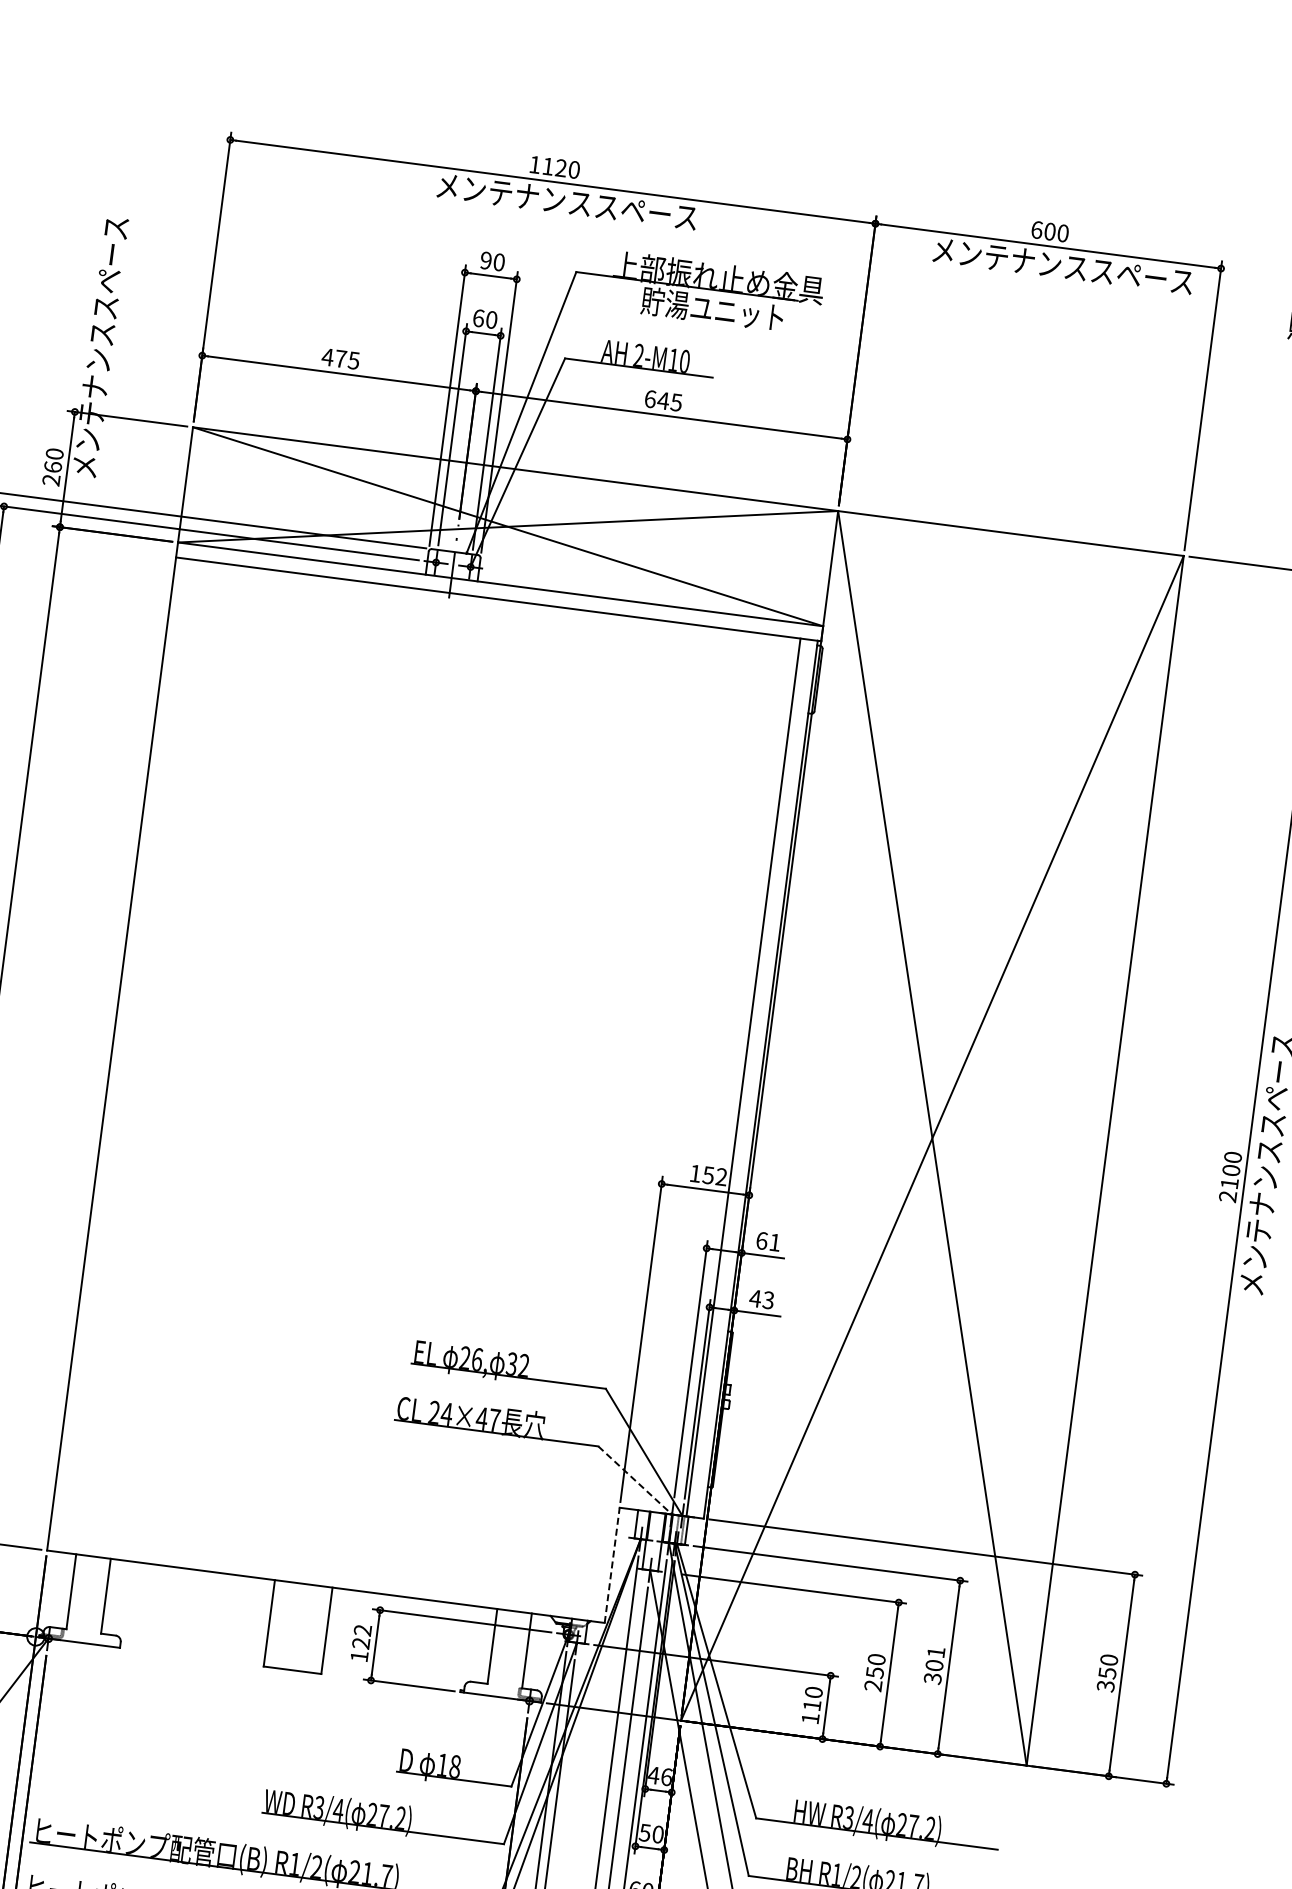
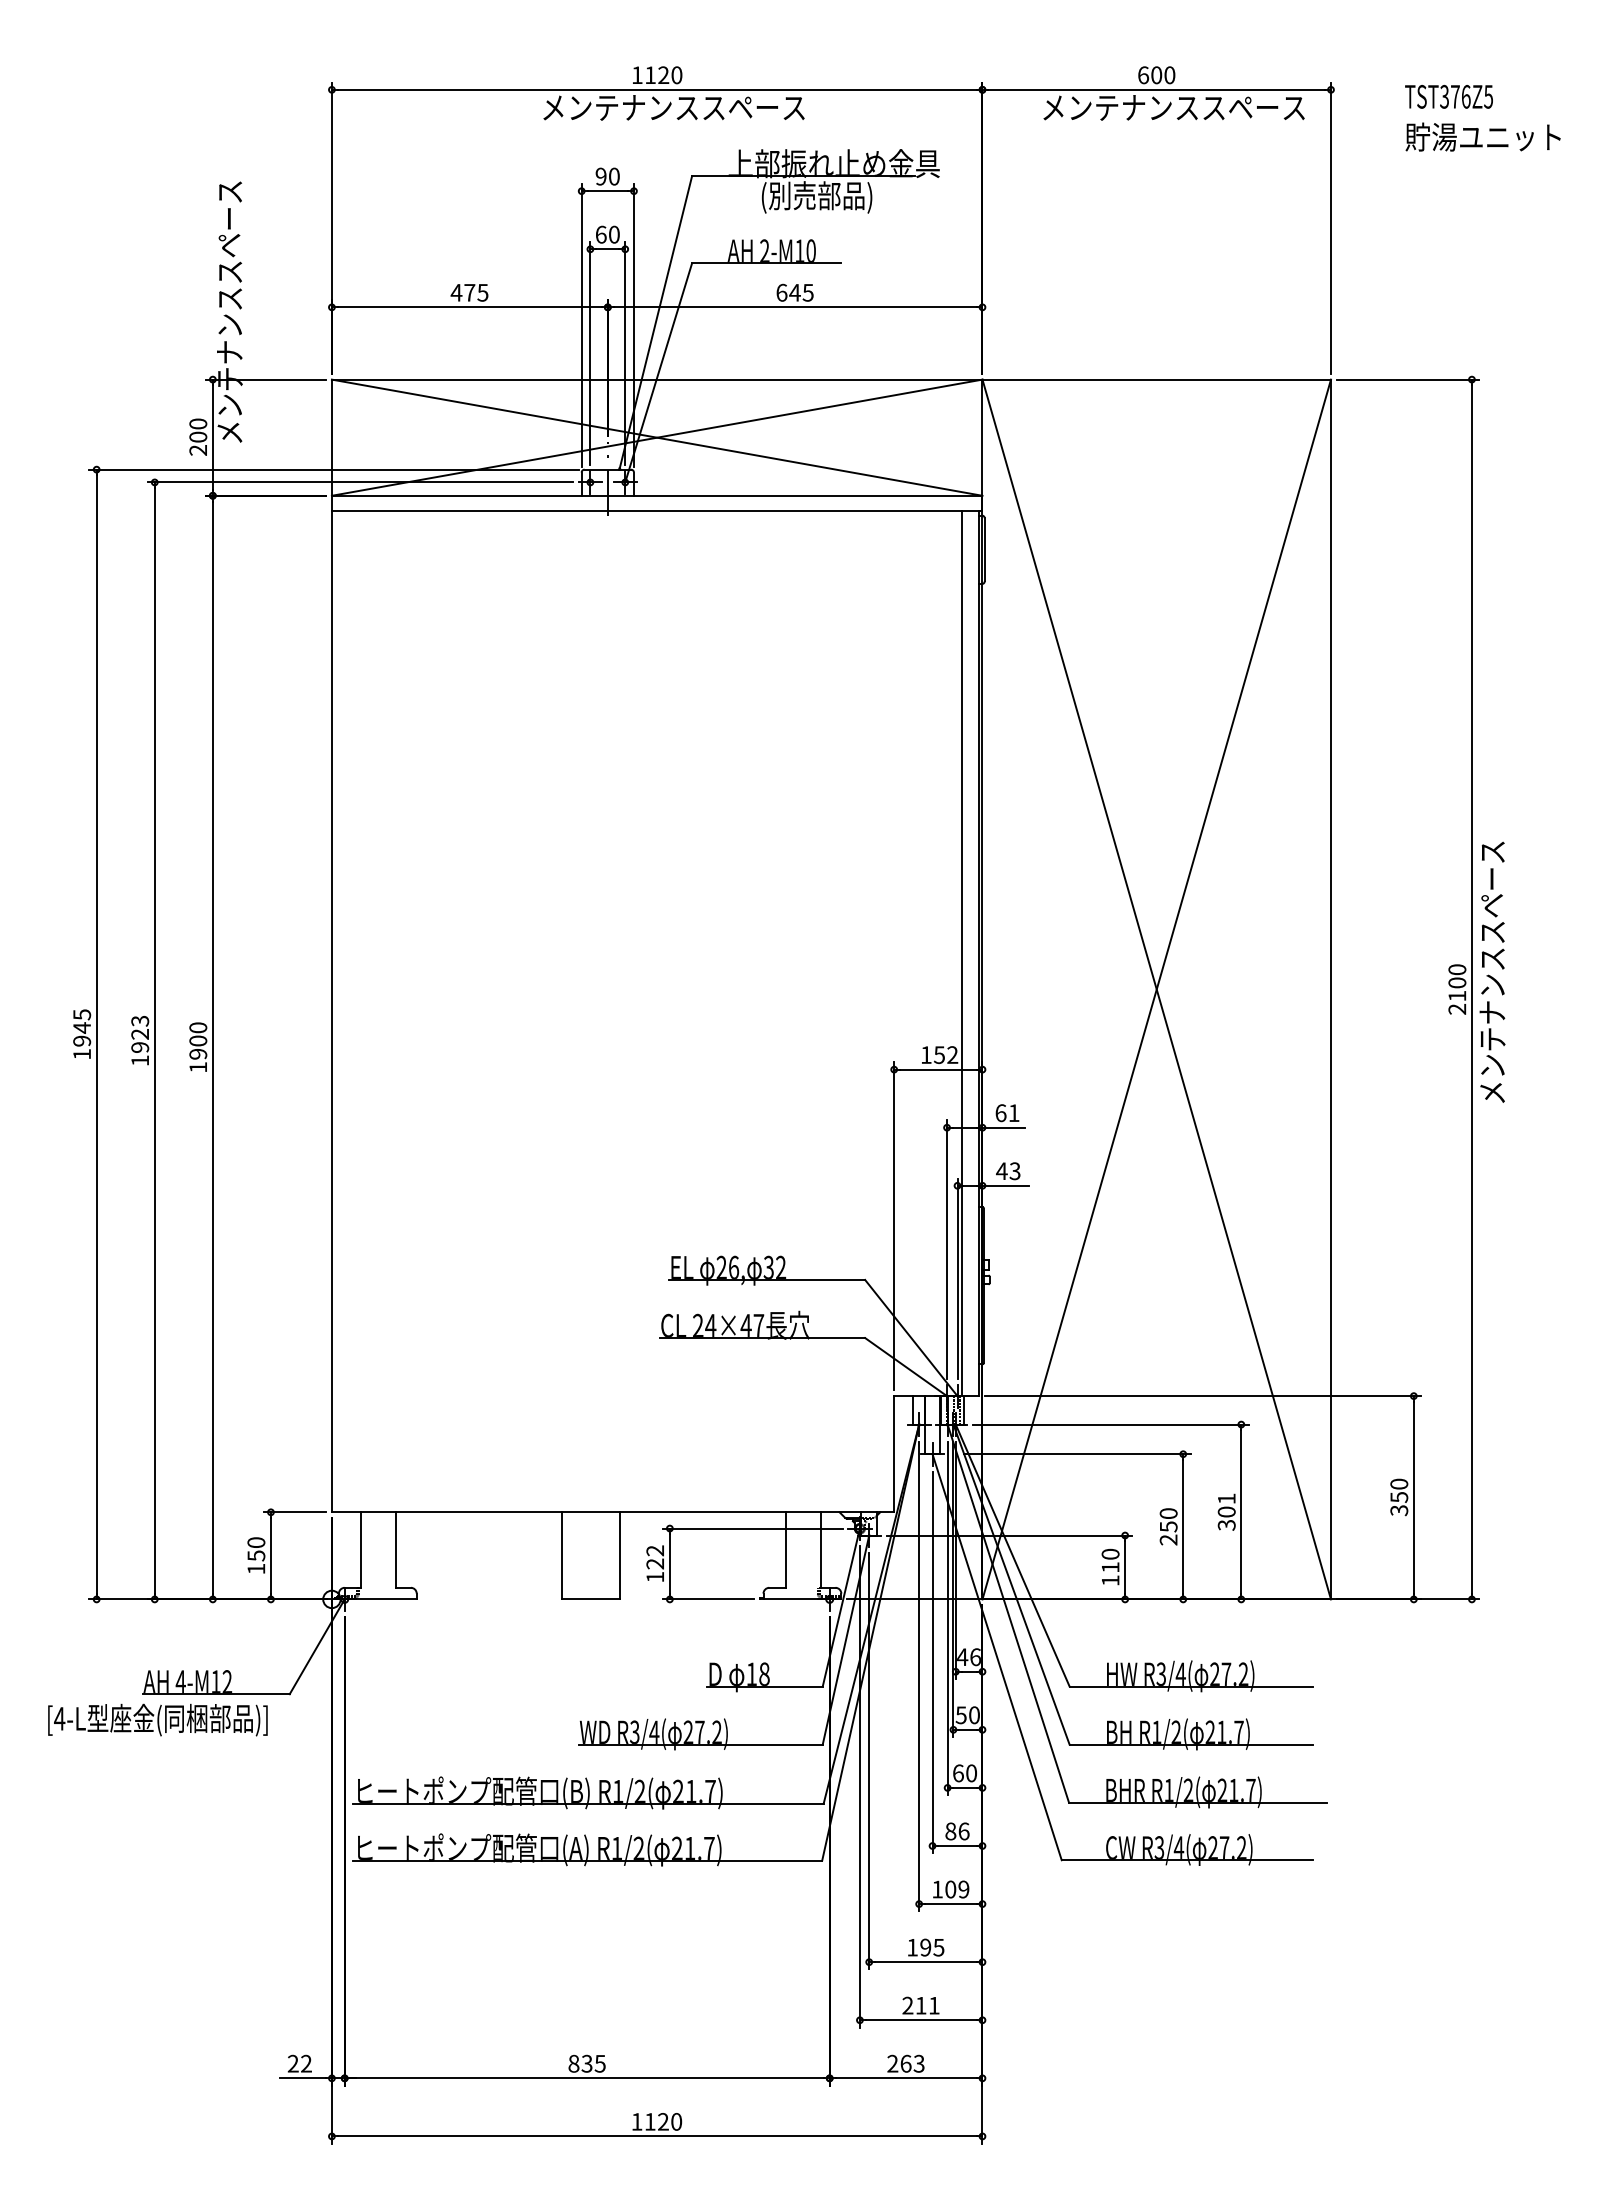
text: (711, 311) -> (831, 197), 貯湯ユニット -> (別売部品)
text: (53, 466) -> (198, 436), 260 -> 200
line: (635, 1480) -> (906, 1367), dashed -> solid
line: (612, 1564) -> (894, 1453), dashed -> solid

